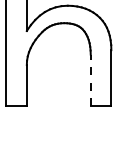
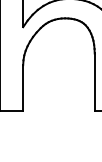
line: (90, 80) -> (94, 82), dashed -> solid

